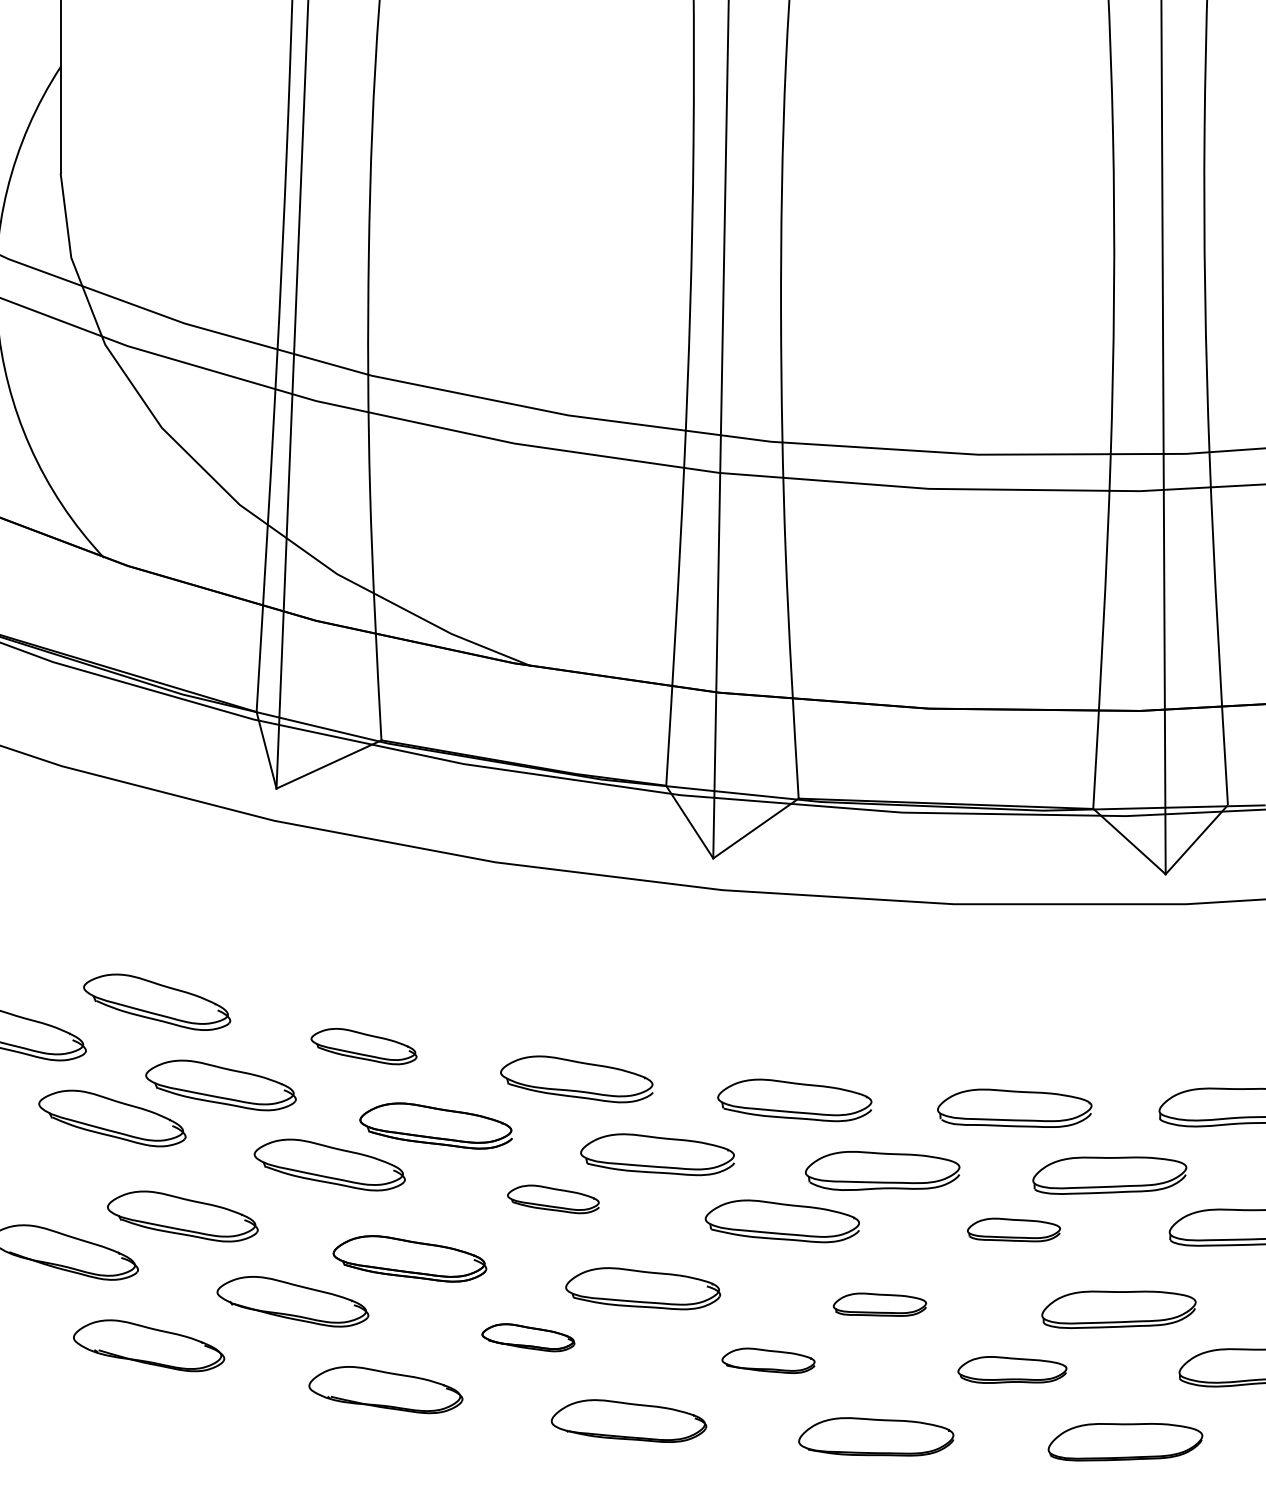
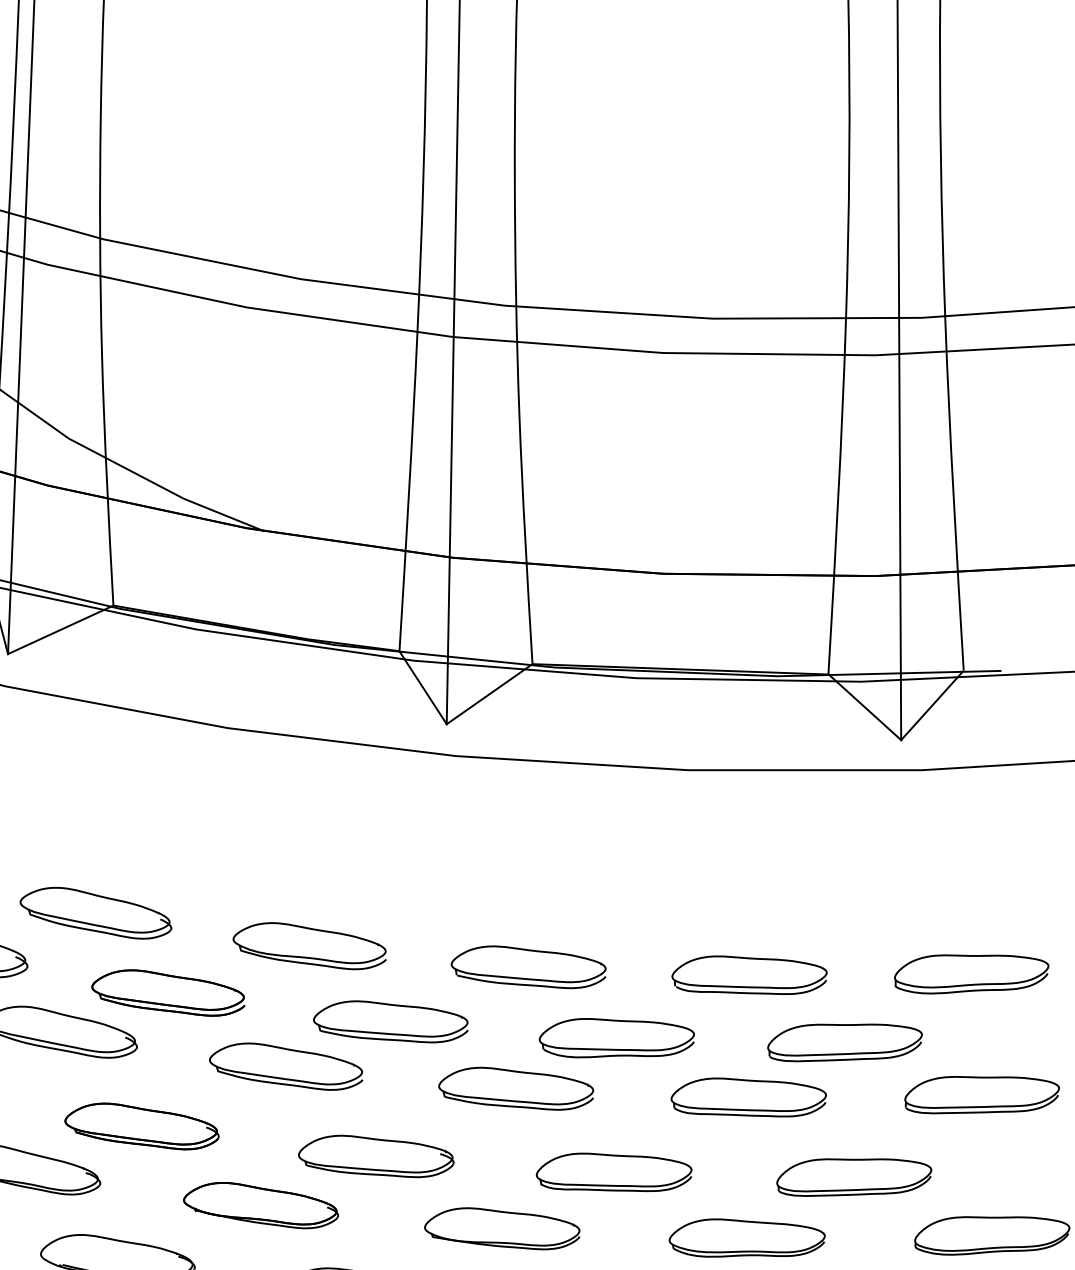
part: (363, 1046) -> (95, 913), size x1.43
part: (553, 1199) -> (286, 1066), size x1.67
part: (1013, 1229) -> (748, 1096), size x1.67
part: (879, 1304) -> (613, 1172), size x1.67
part: (528, 1337) -> (261, 1205), size x1.67
part: (768, 1360) -> (502, 1228), size x1.67
part: (1012, 1369) -> (747, 1237), size x1.43

